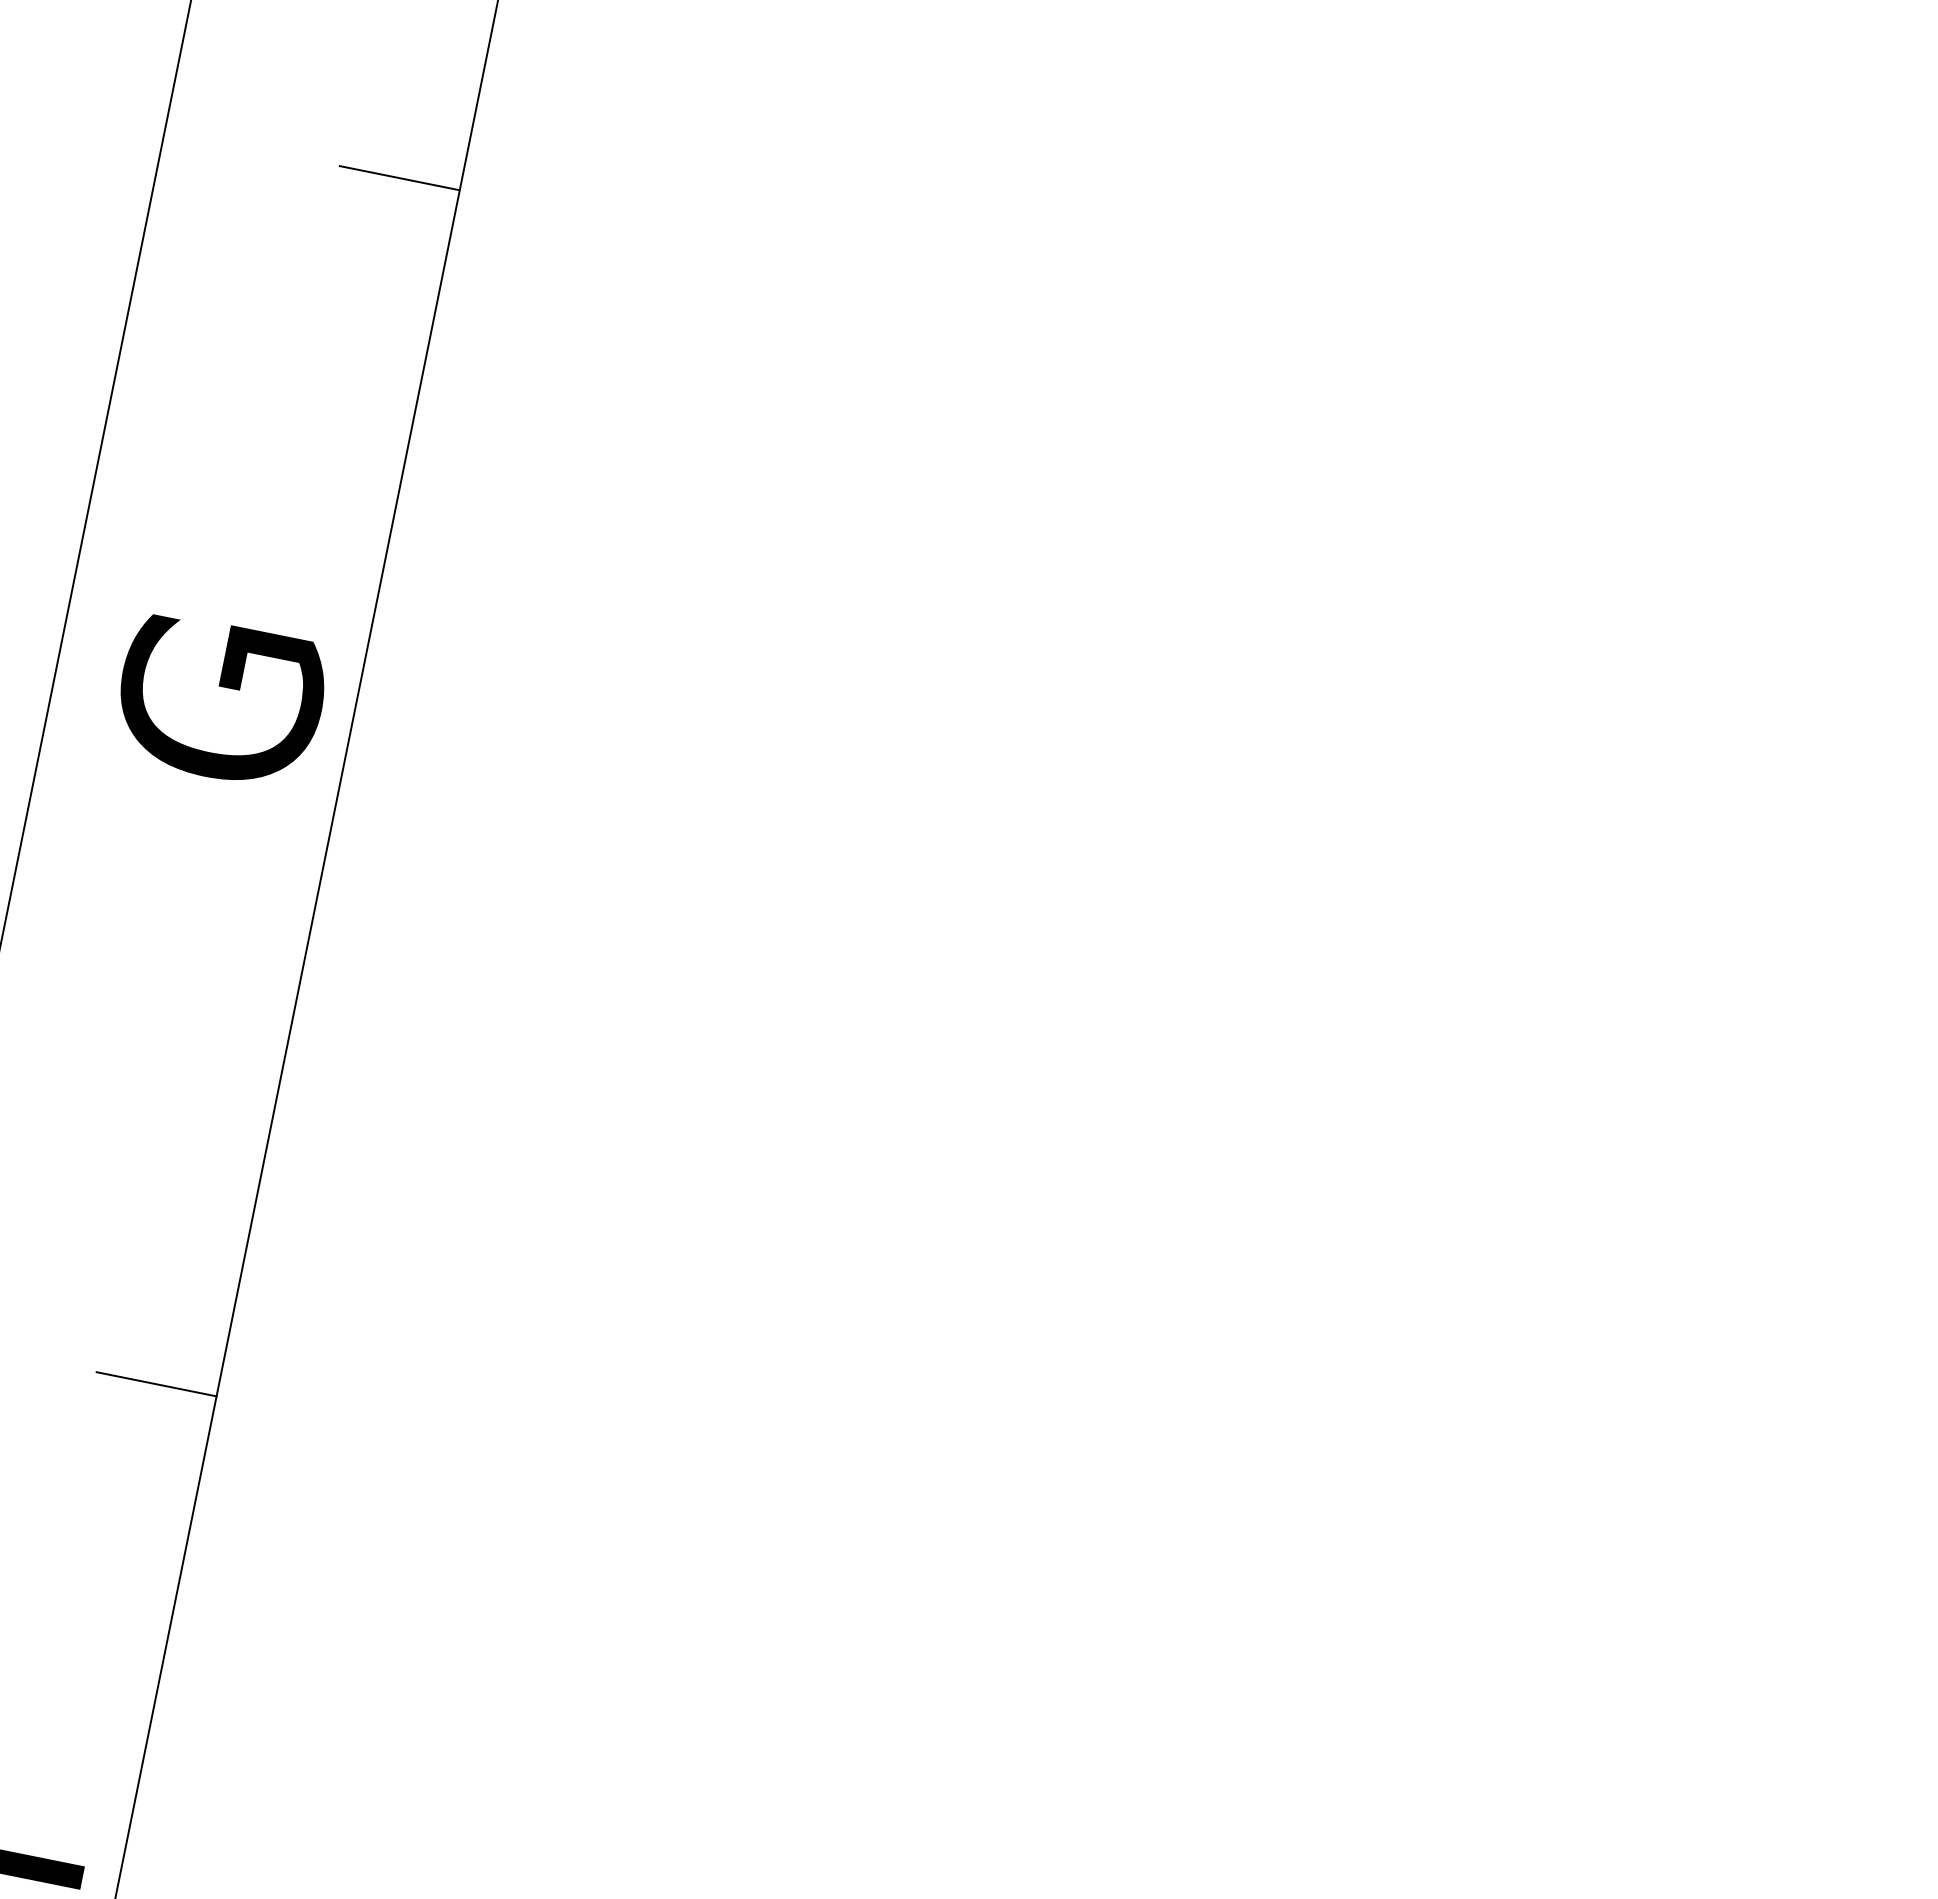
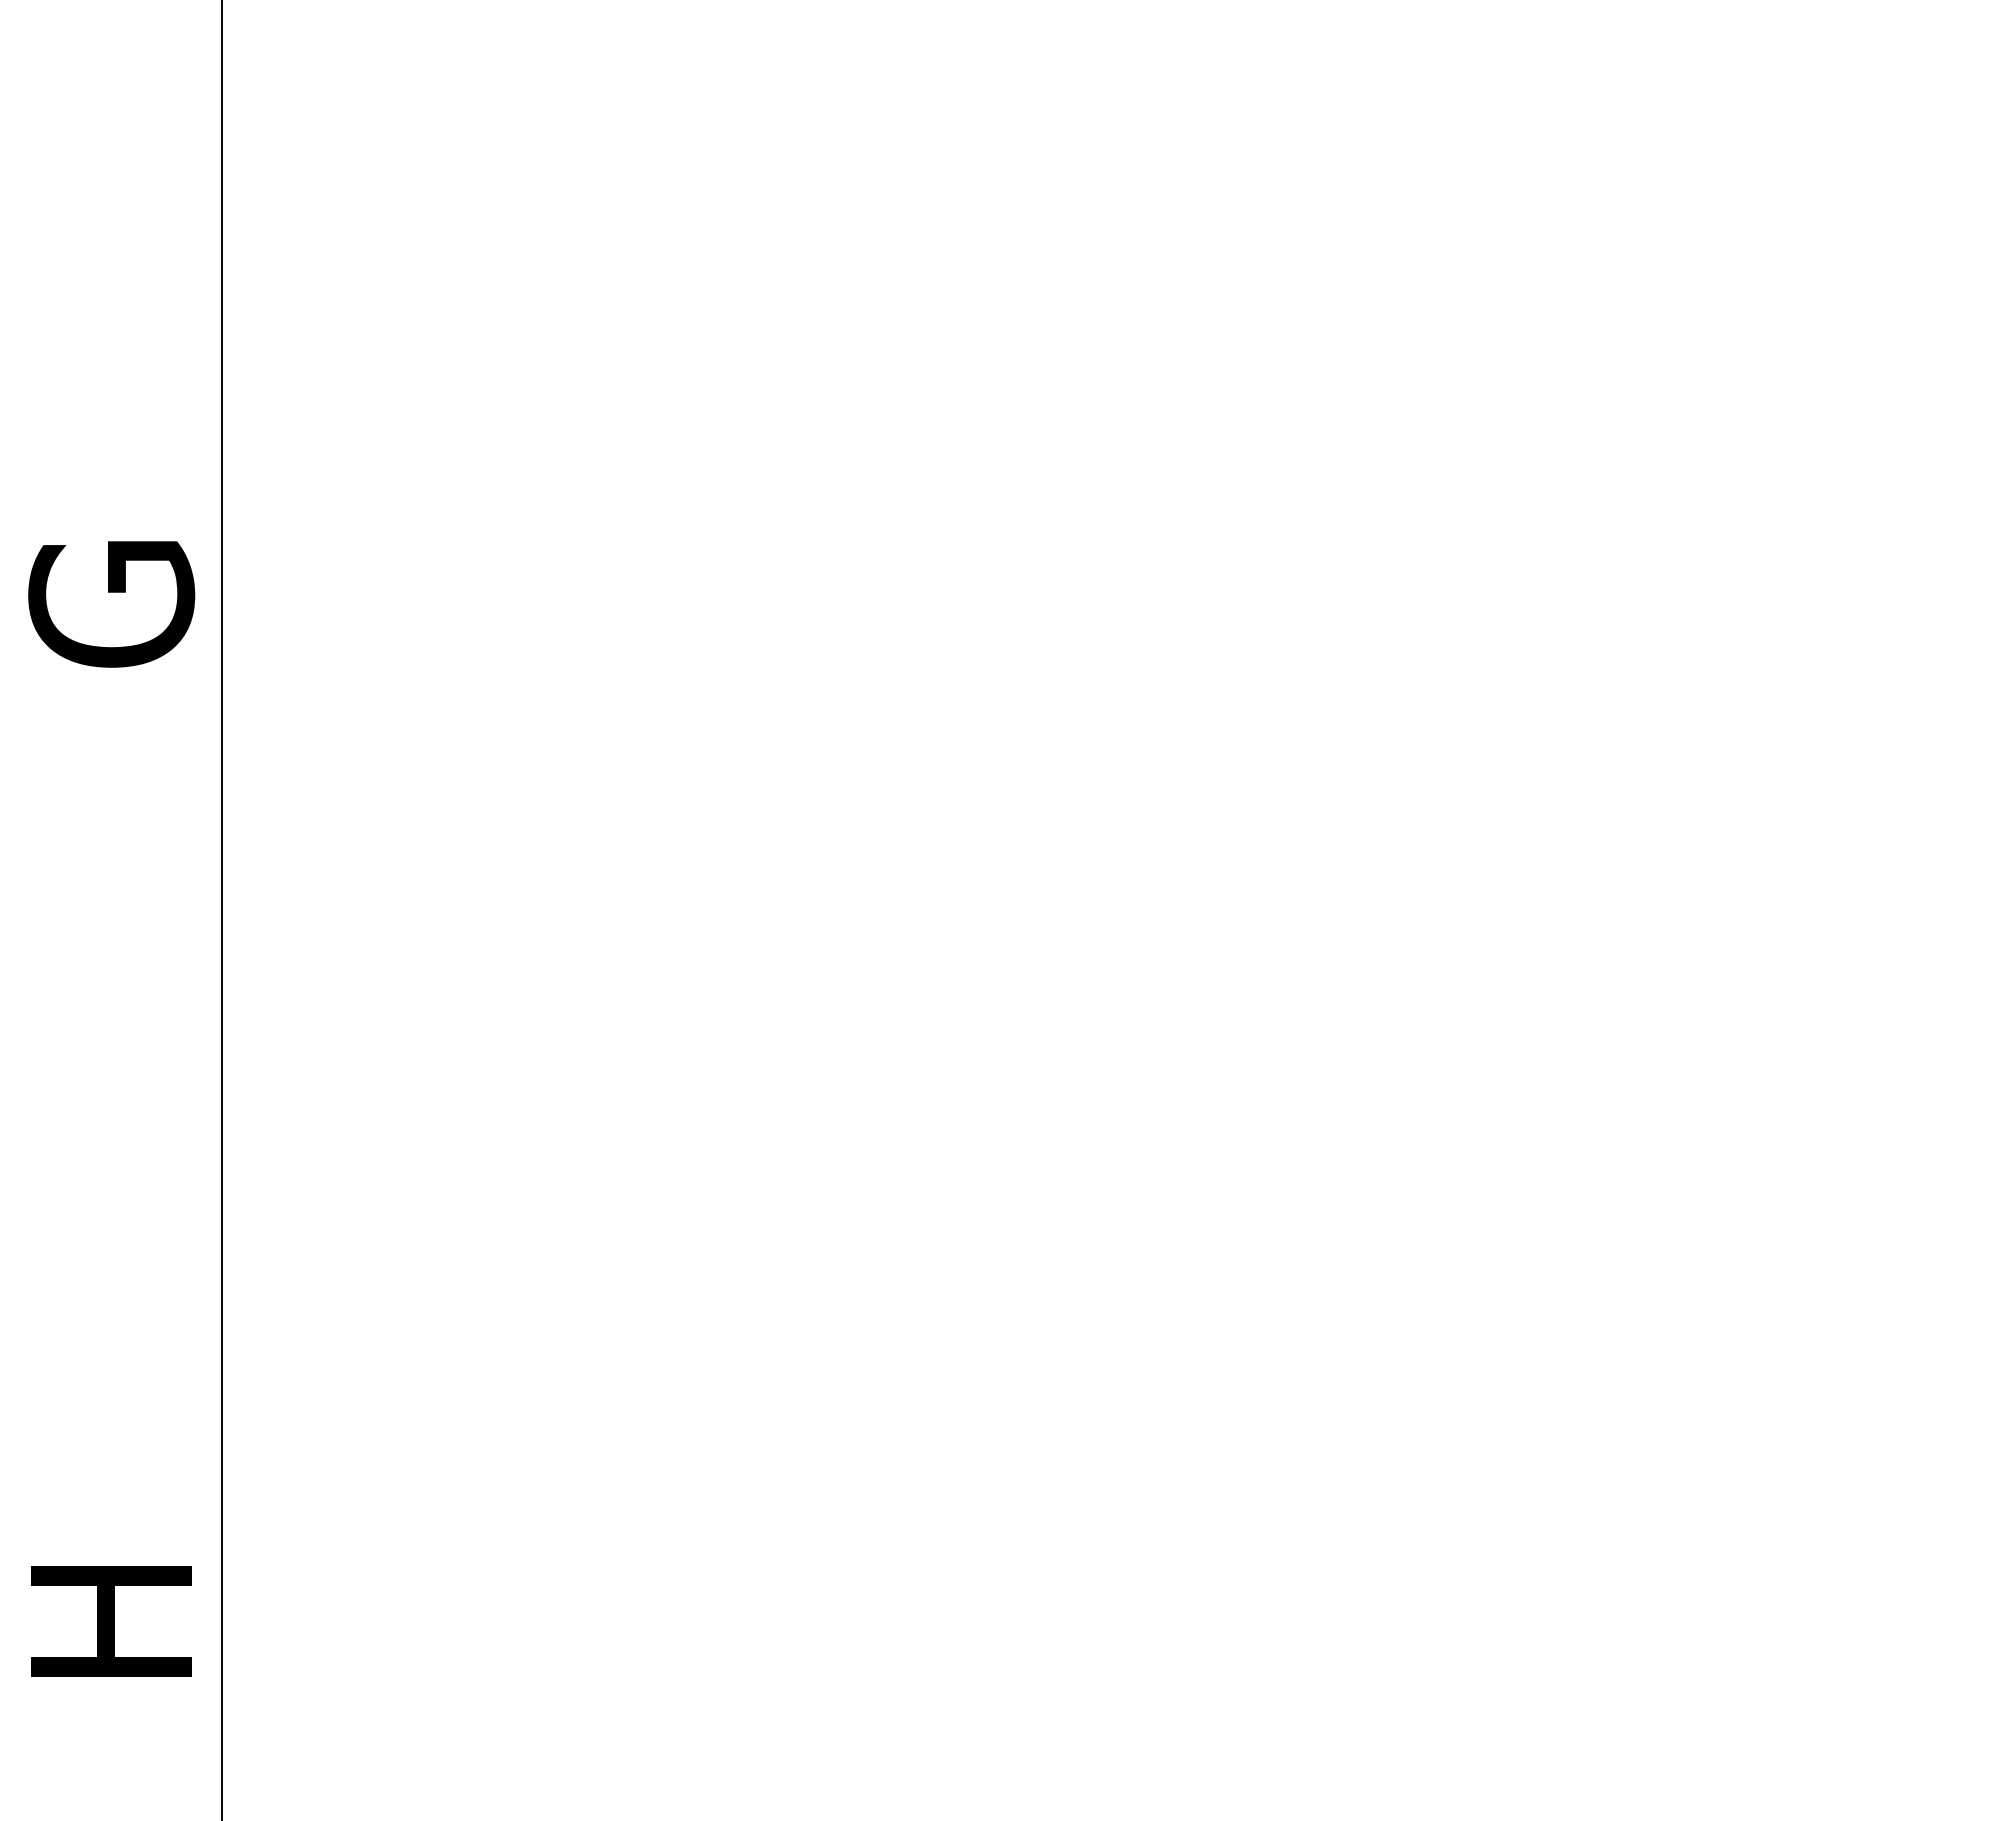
line: (399, 178) -> (171, 153), removed
line: (156, 1384) -> (171, 1165), removed

